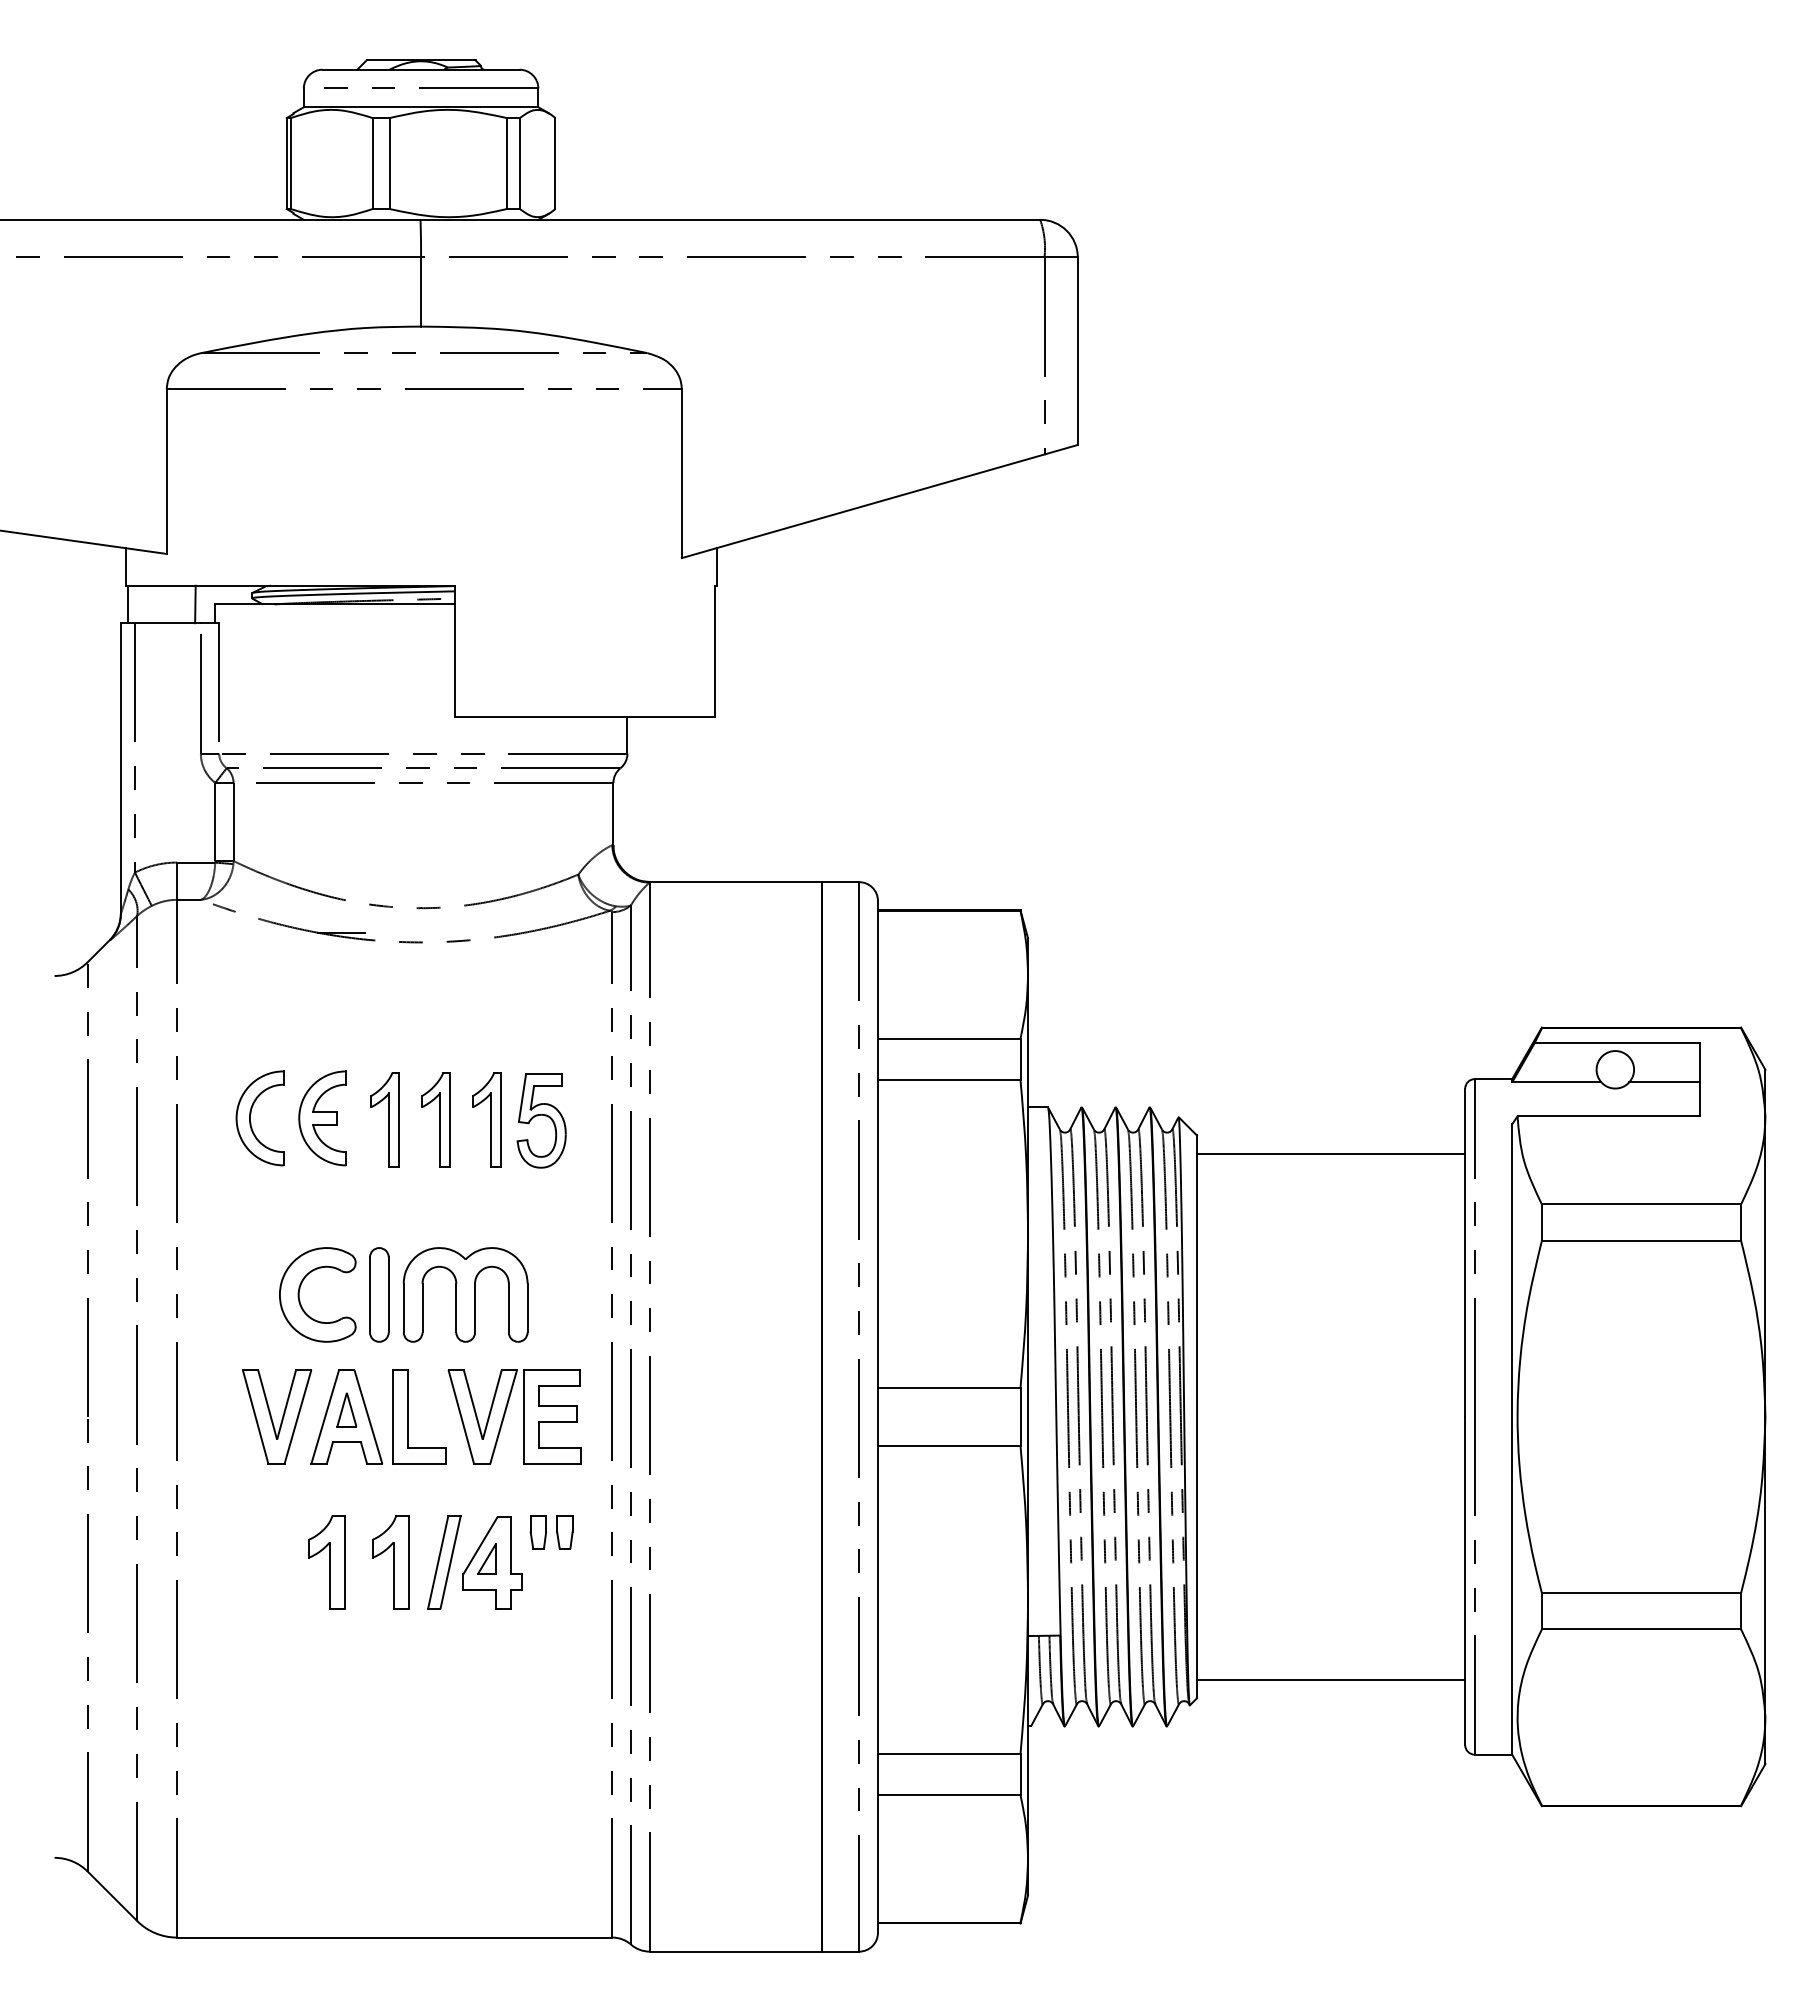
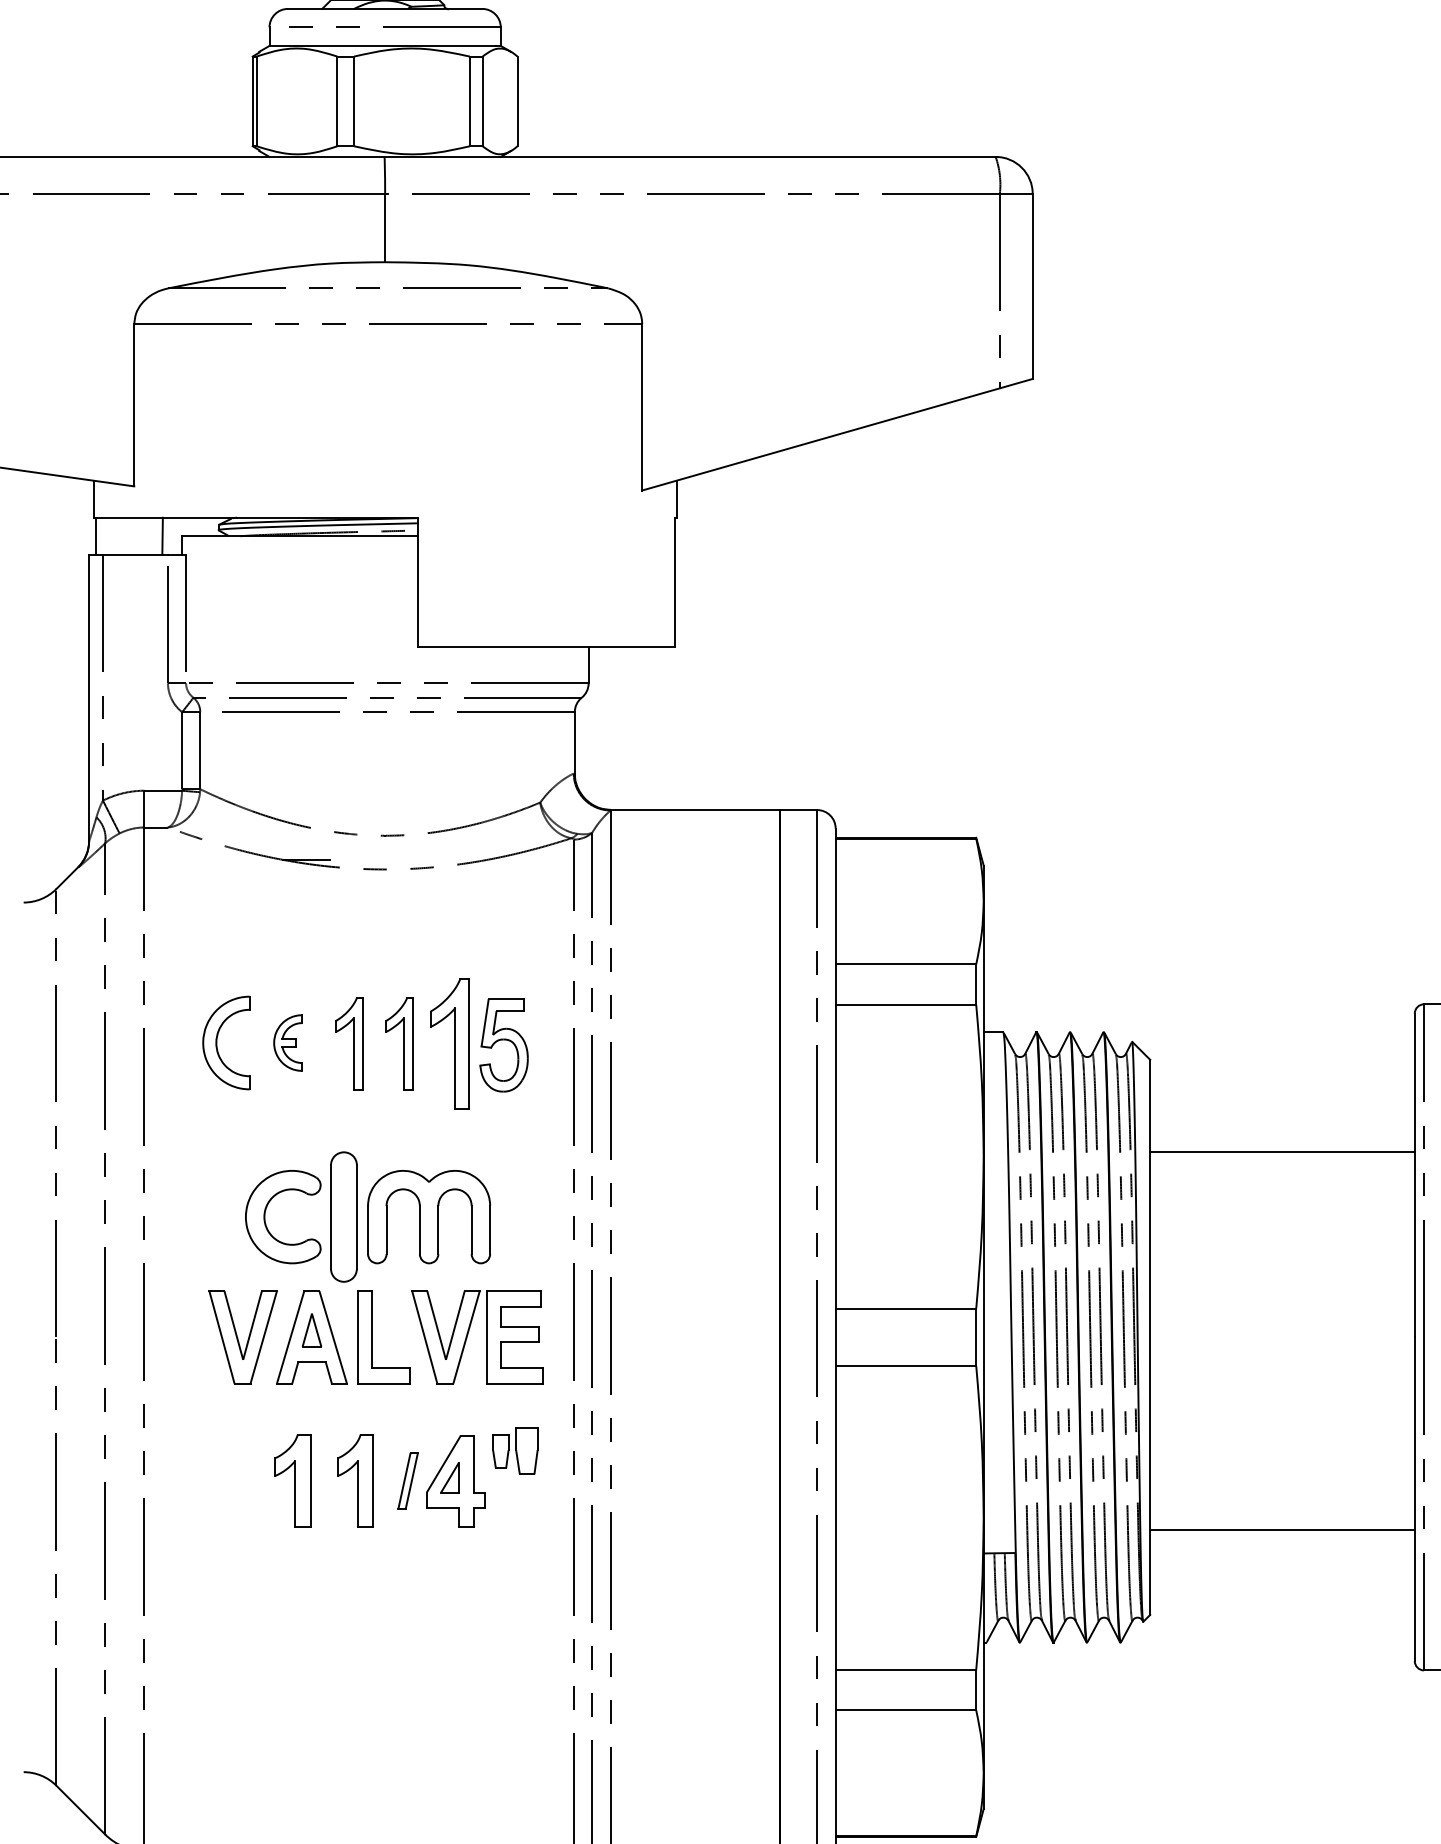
part: (322, 1118) -> (287, 1043), size x0.6
part: (486, 1119) -> (449, 1044), size x1.4
line: (1330, 1154) -> (1281, 1152), moved
part: (379, 1294) -> (344, 1216), size x1.4
part: (564, 1532) -> (526, 1451), size x1.4
part: (444, 1562) -> (408, 1480), size x0.6
line: (1330, 1679) -> (1281, 1530), moved

